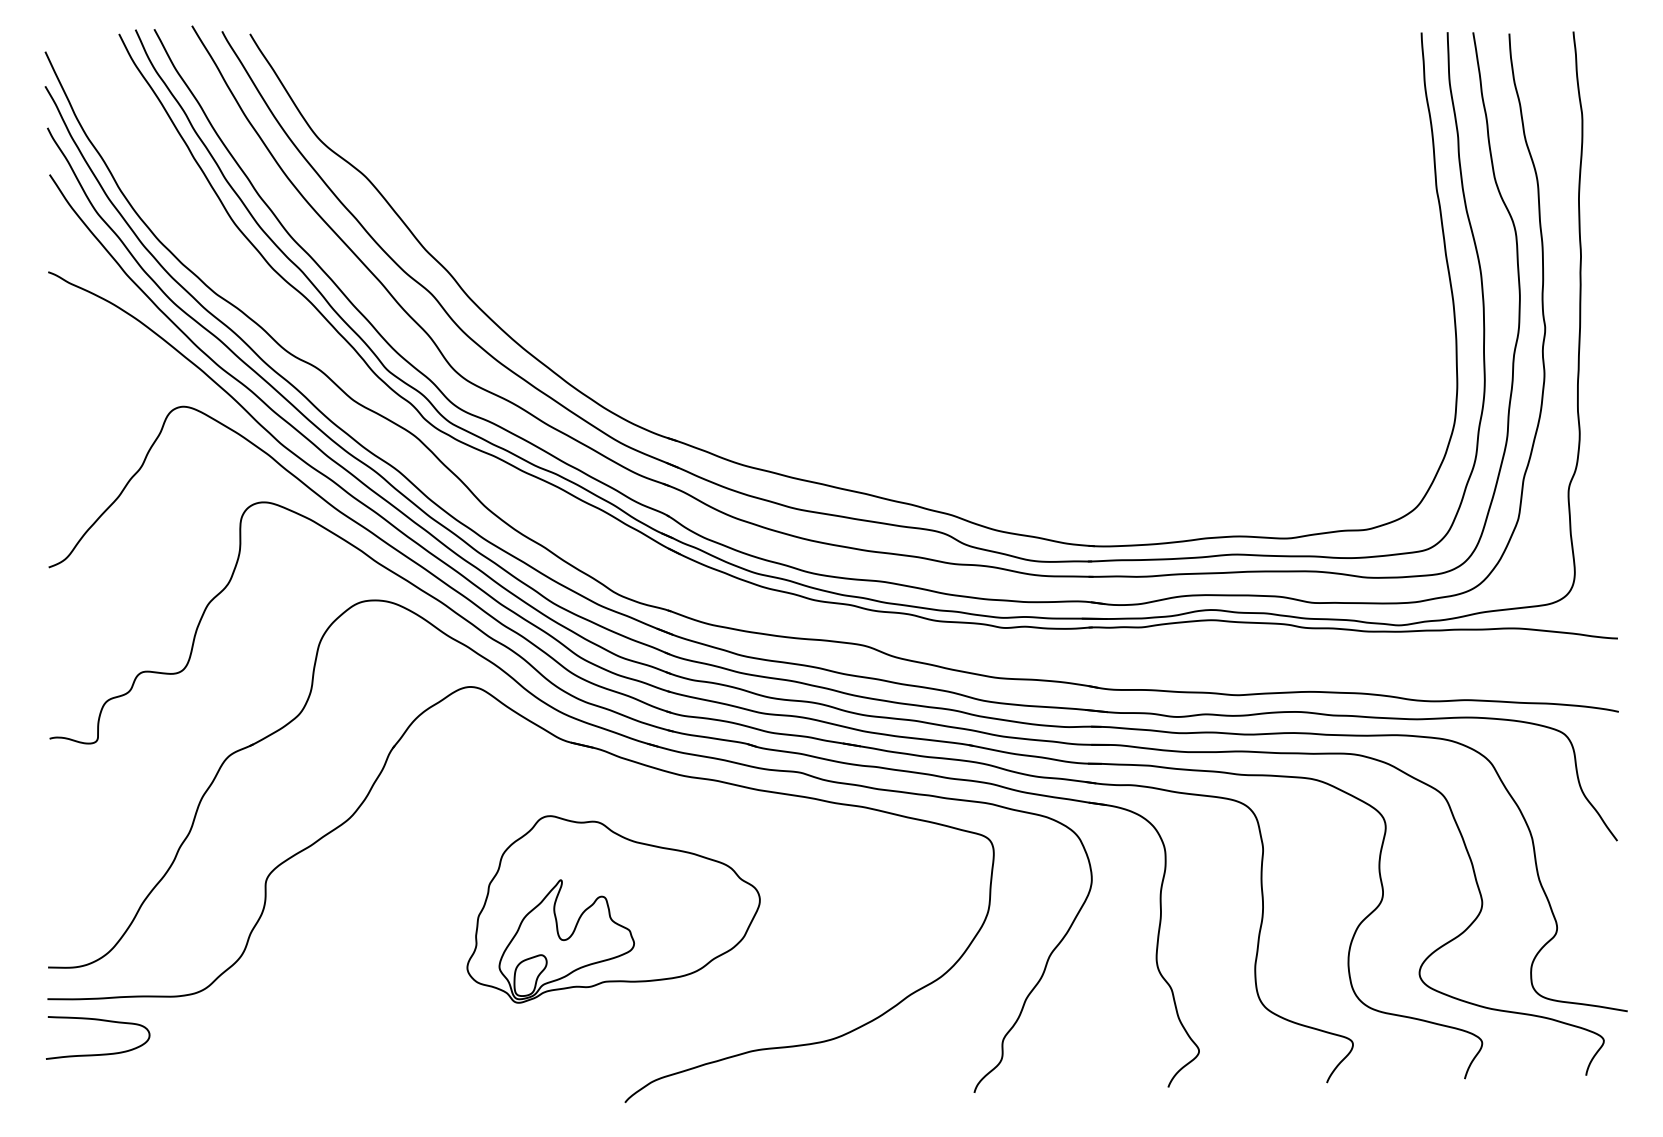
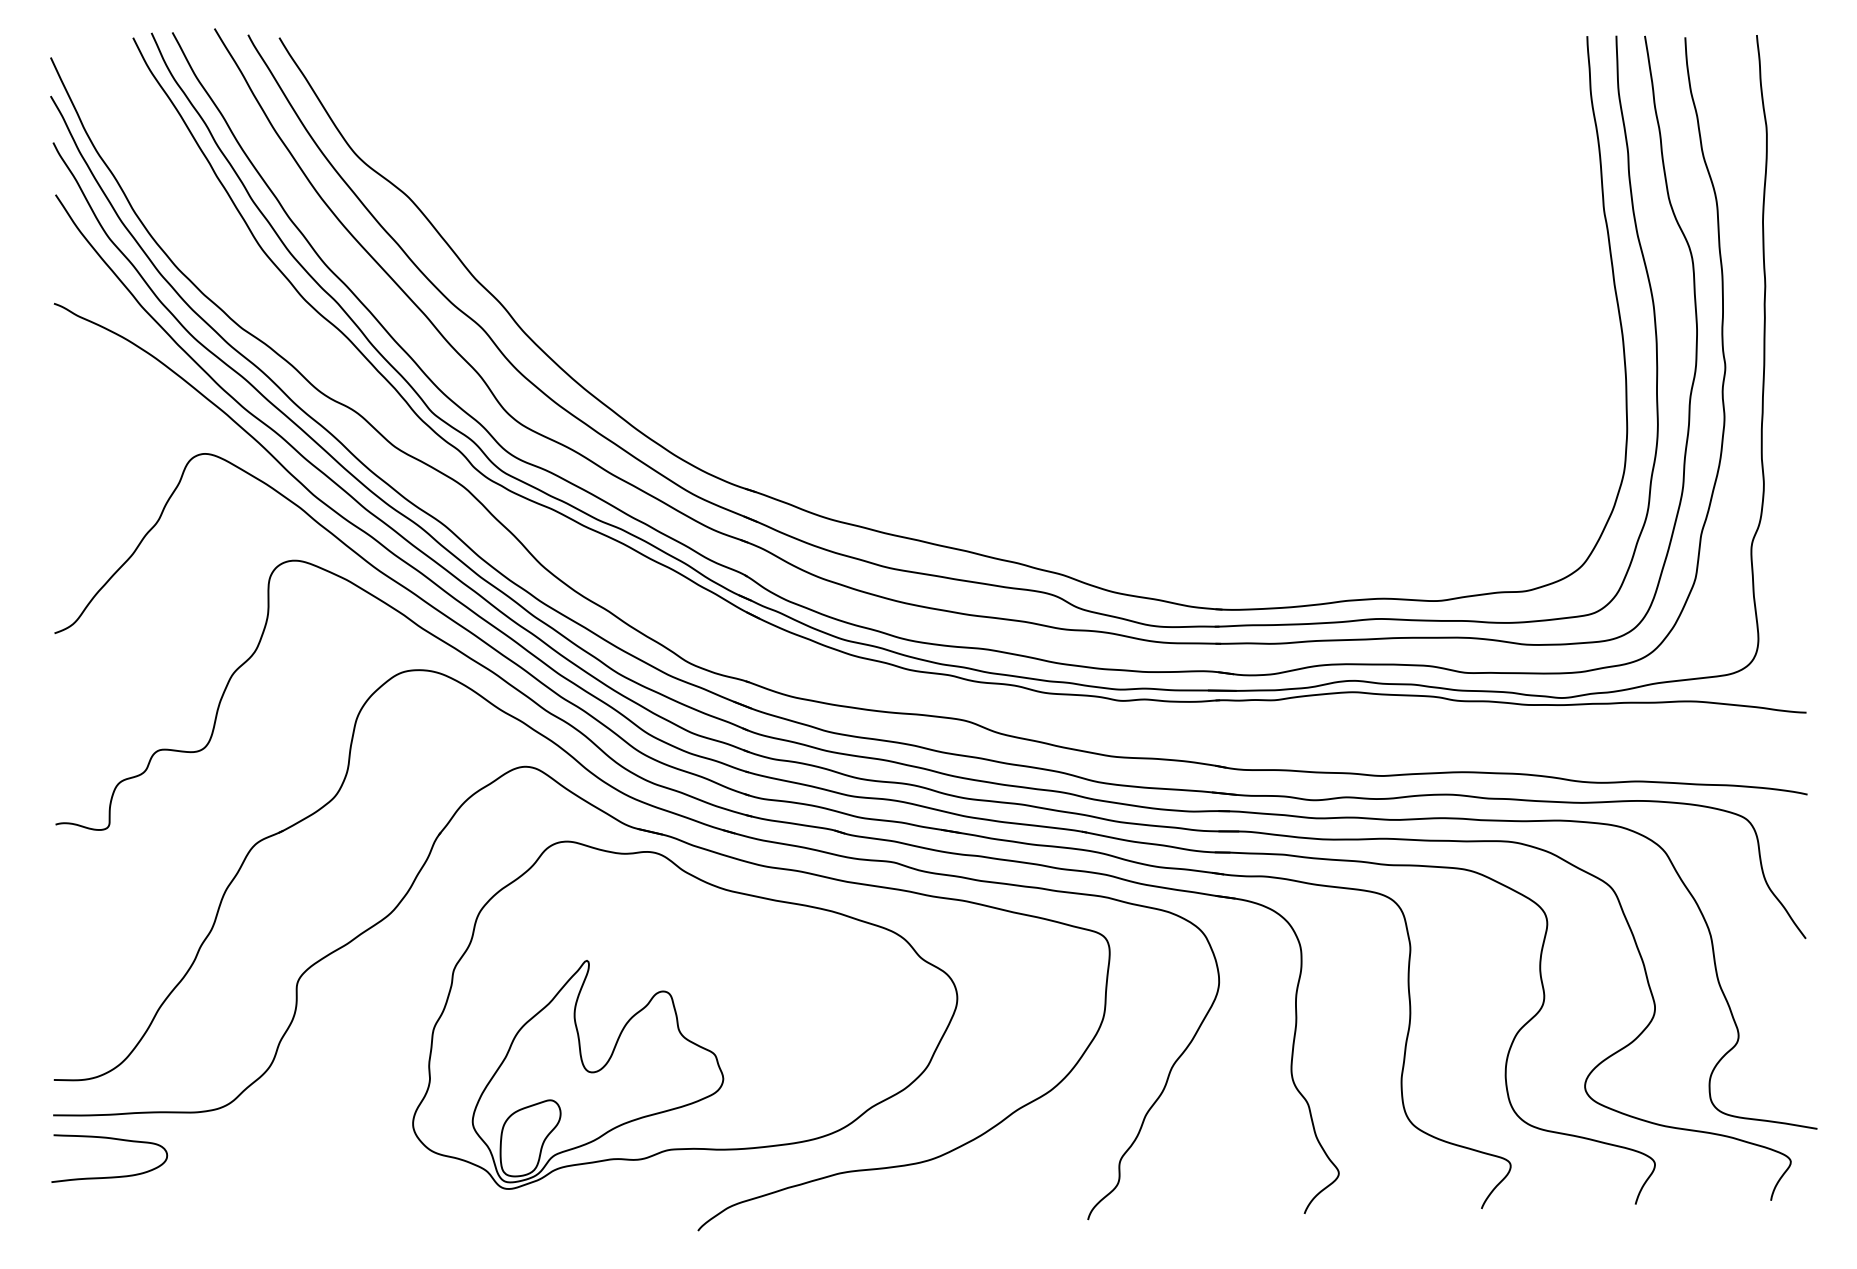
part: (613, 908) -> (685, 1014), size x1.67

